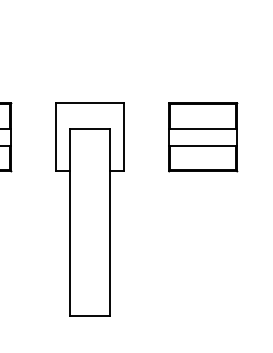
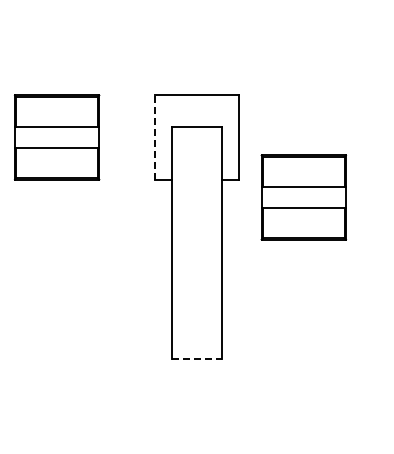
line: (55, 137) -> (154, 137), solid -> dashed
part: (202, 137) -> (303, 197), moved
line: (89, 315) -> (196, 358), solid -> dashed

